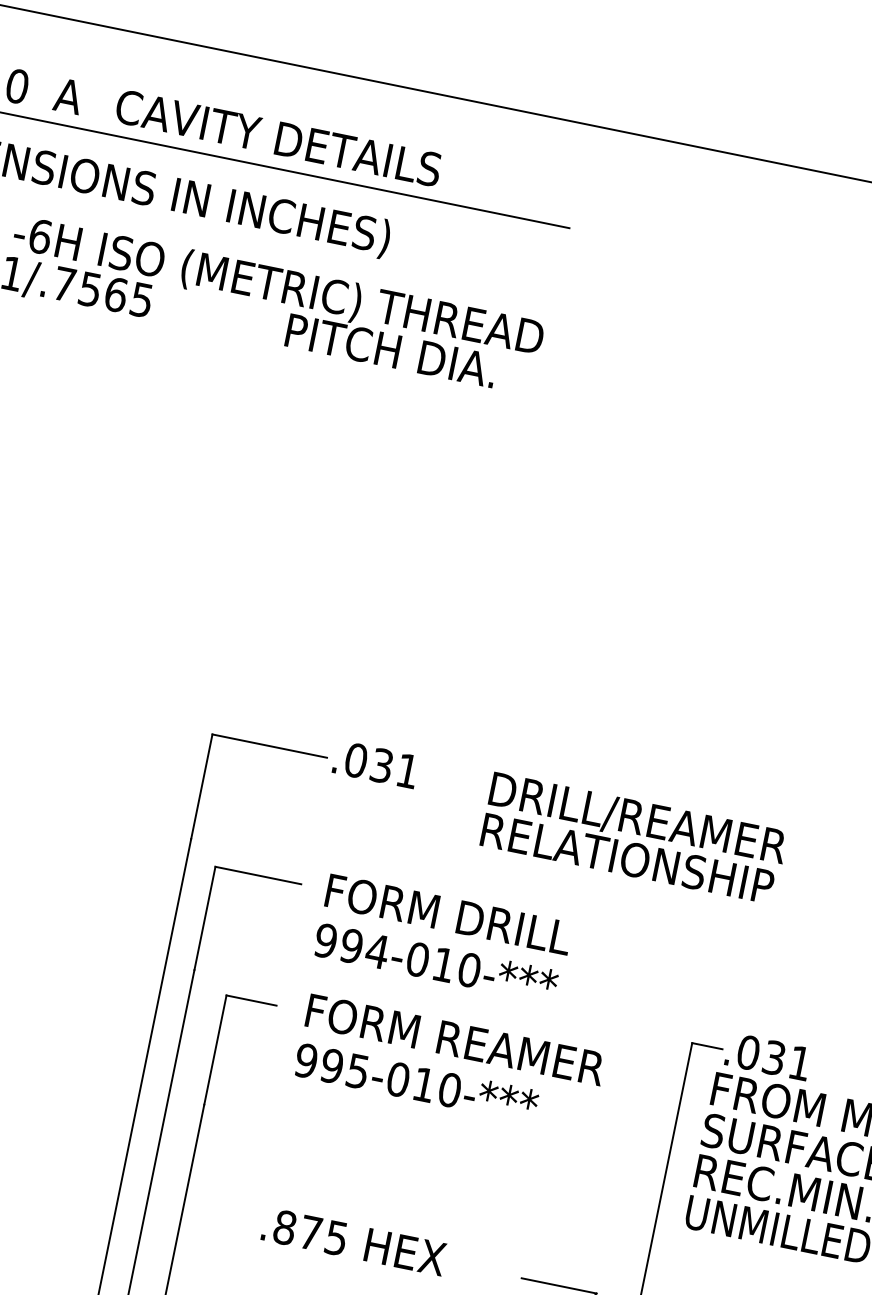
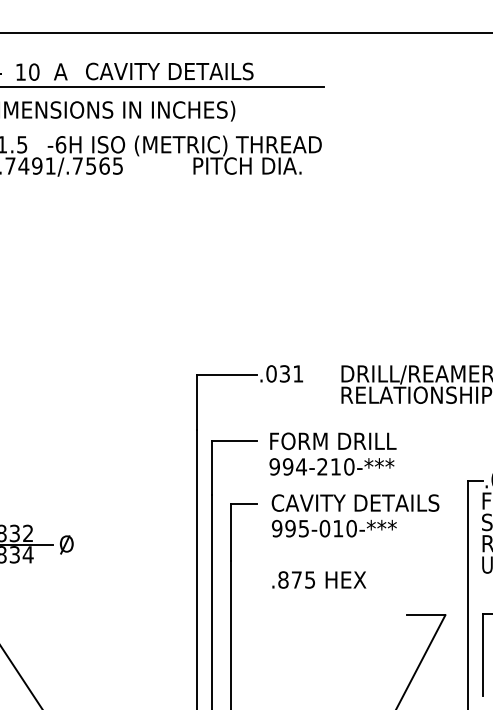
text: (418, 958) -> (322, 466), 994-010-*** -> 994-210-***
text: (467, 1041) -> (355, 502), FORM REAMER -> CAVITY DETAILS
text: (354, 1240) -> (319, 579), moved

